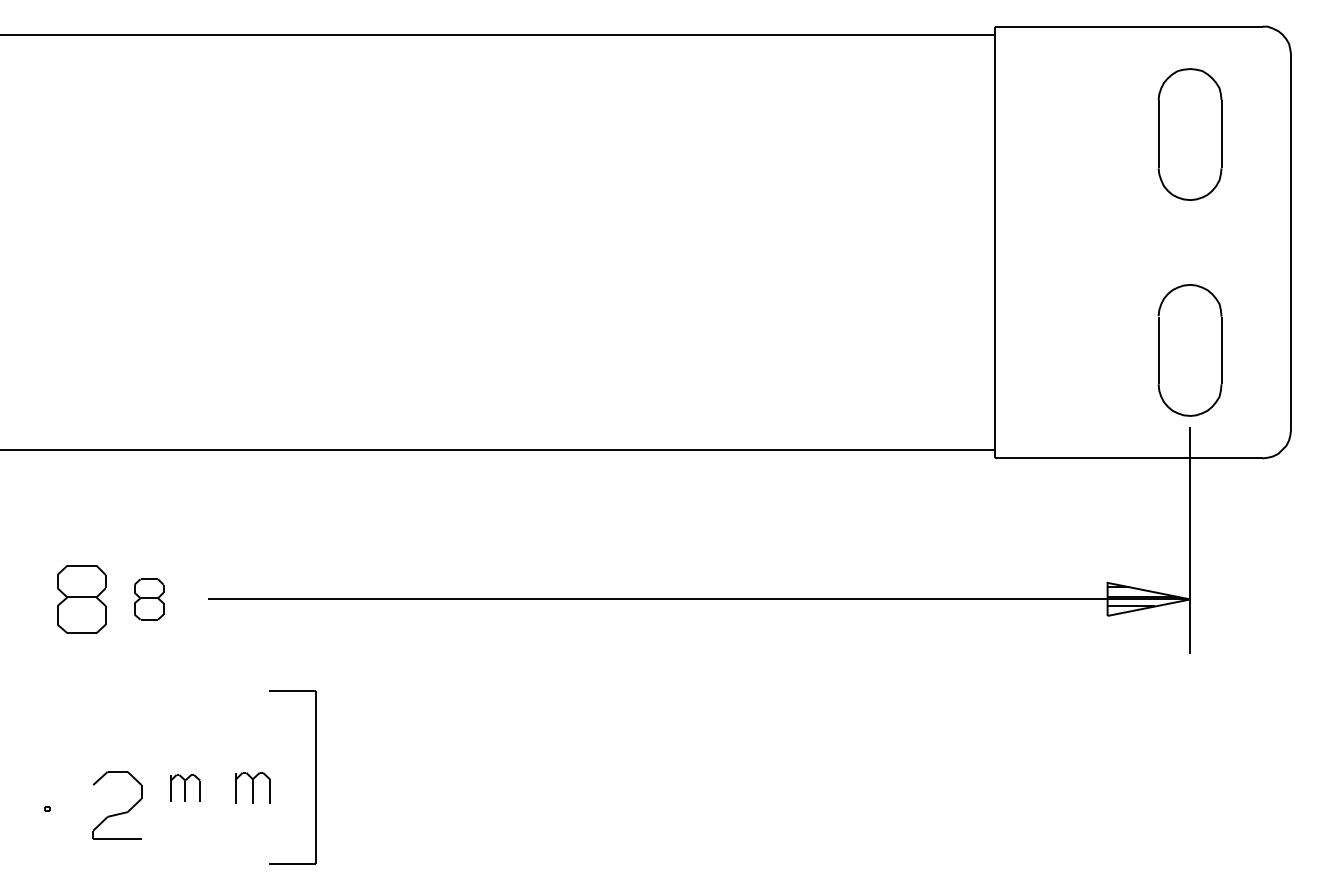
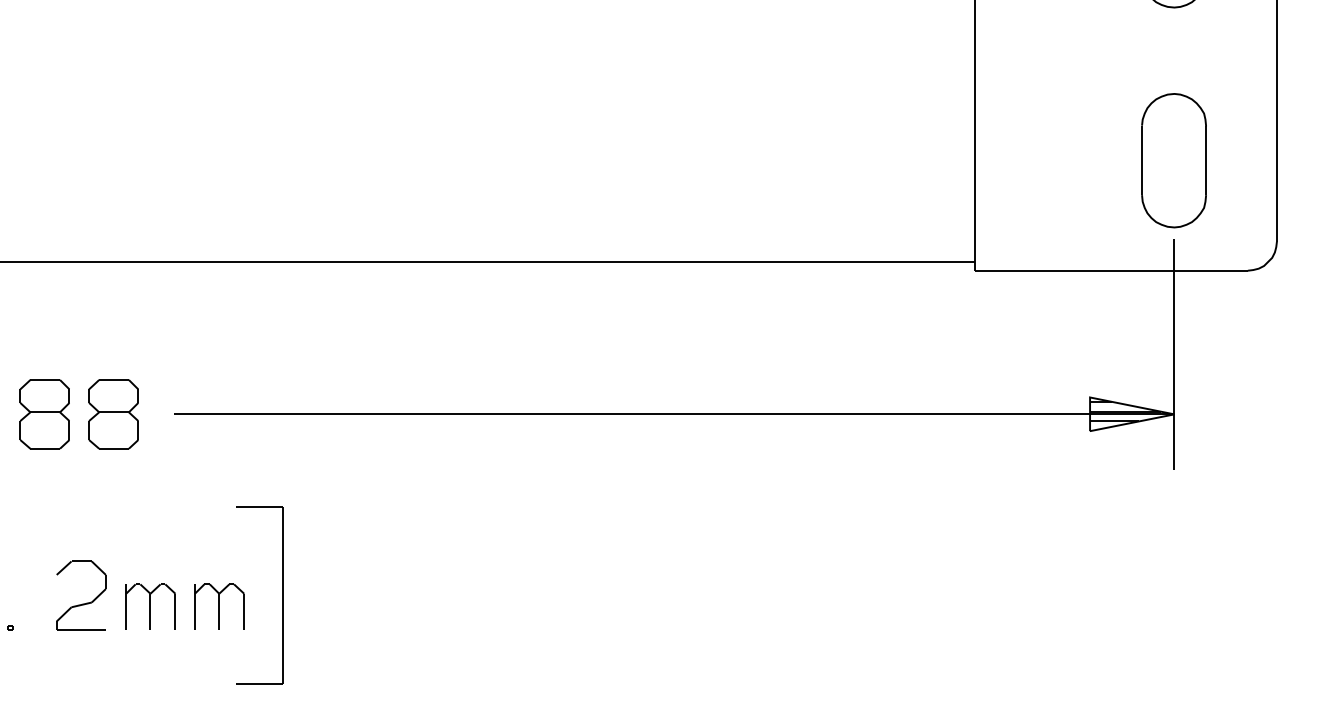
part: (148, 599) -> (113, 414), size x1.67
part: (185, 787) -> (150, 605), size x1.67
part: (252, 787) -> (218, 605), size x1.43
part: (120, 812) -> (84, 602), moved

